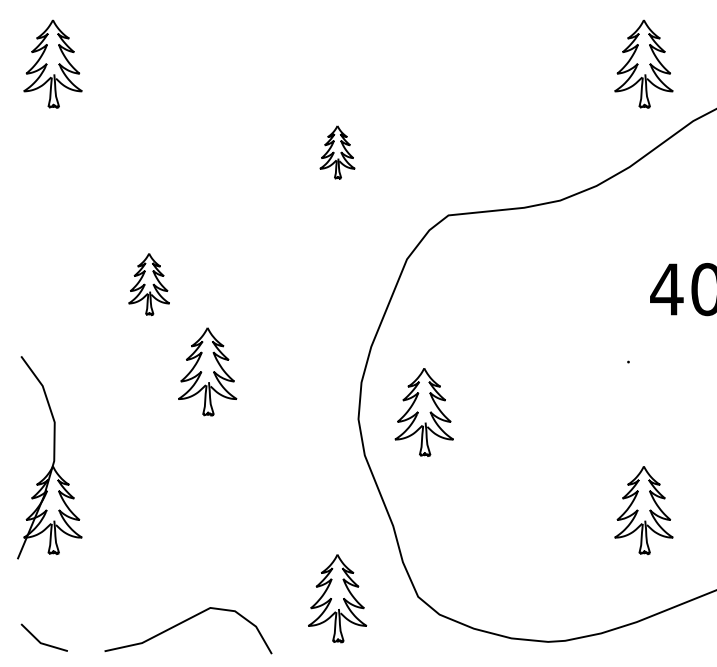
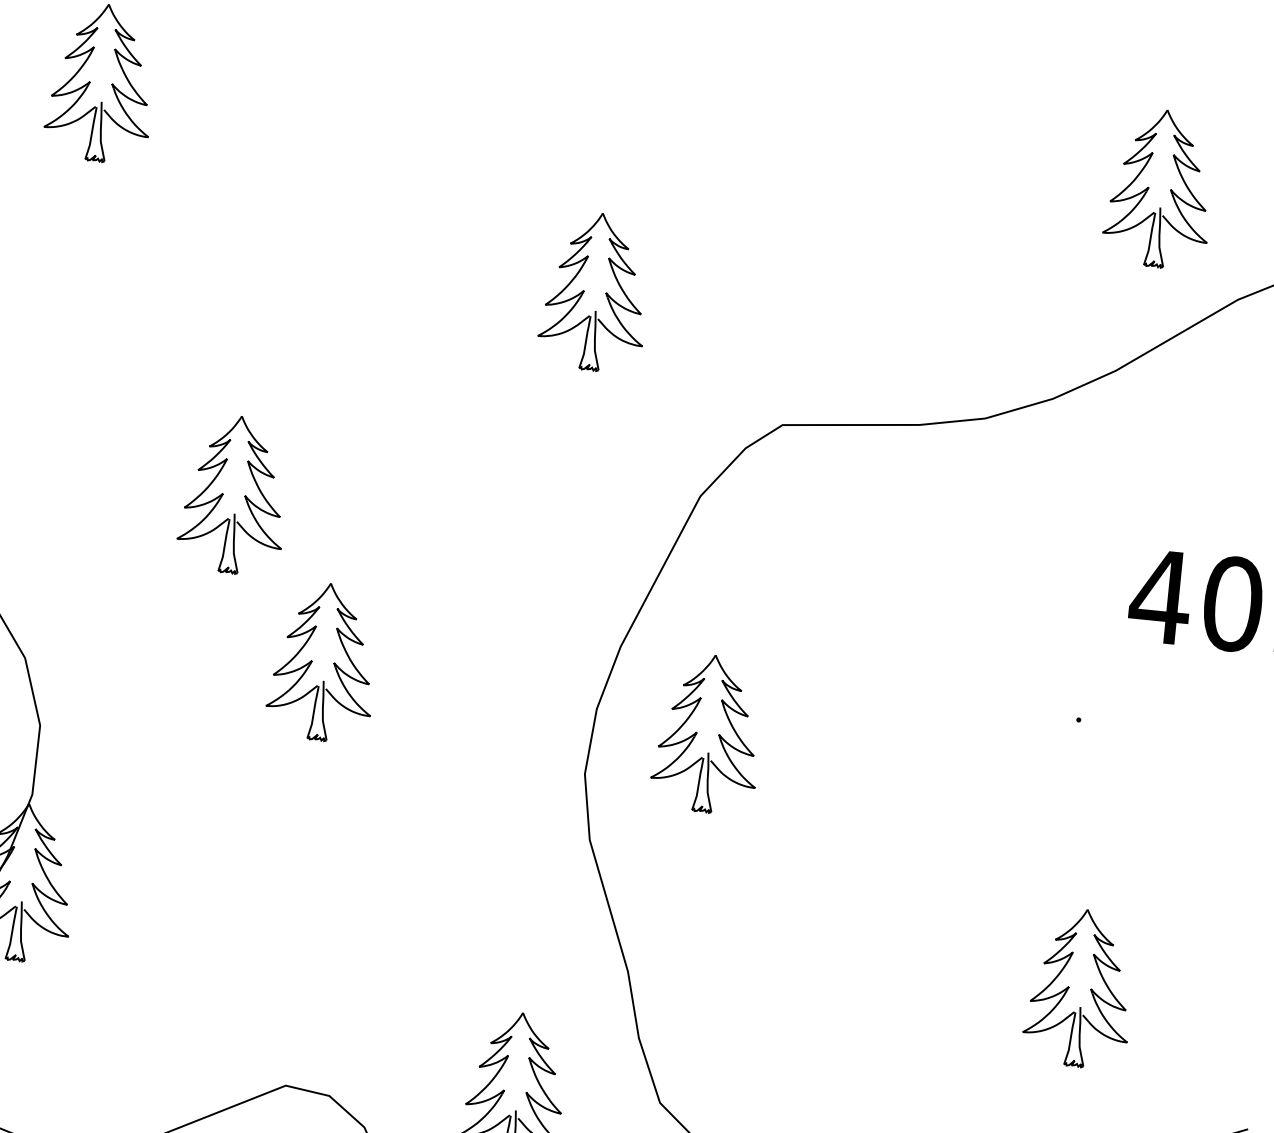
part: (337, 152) -> (594, 292), size x1.67
part: (148, 284) -> (232, 495), size x1.43
part: (423, 412) -> (706, 734), moved

